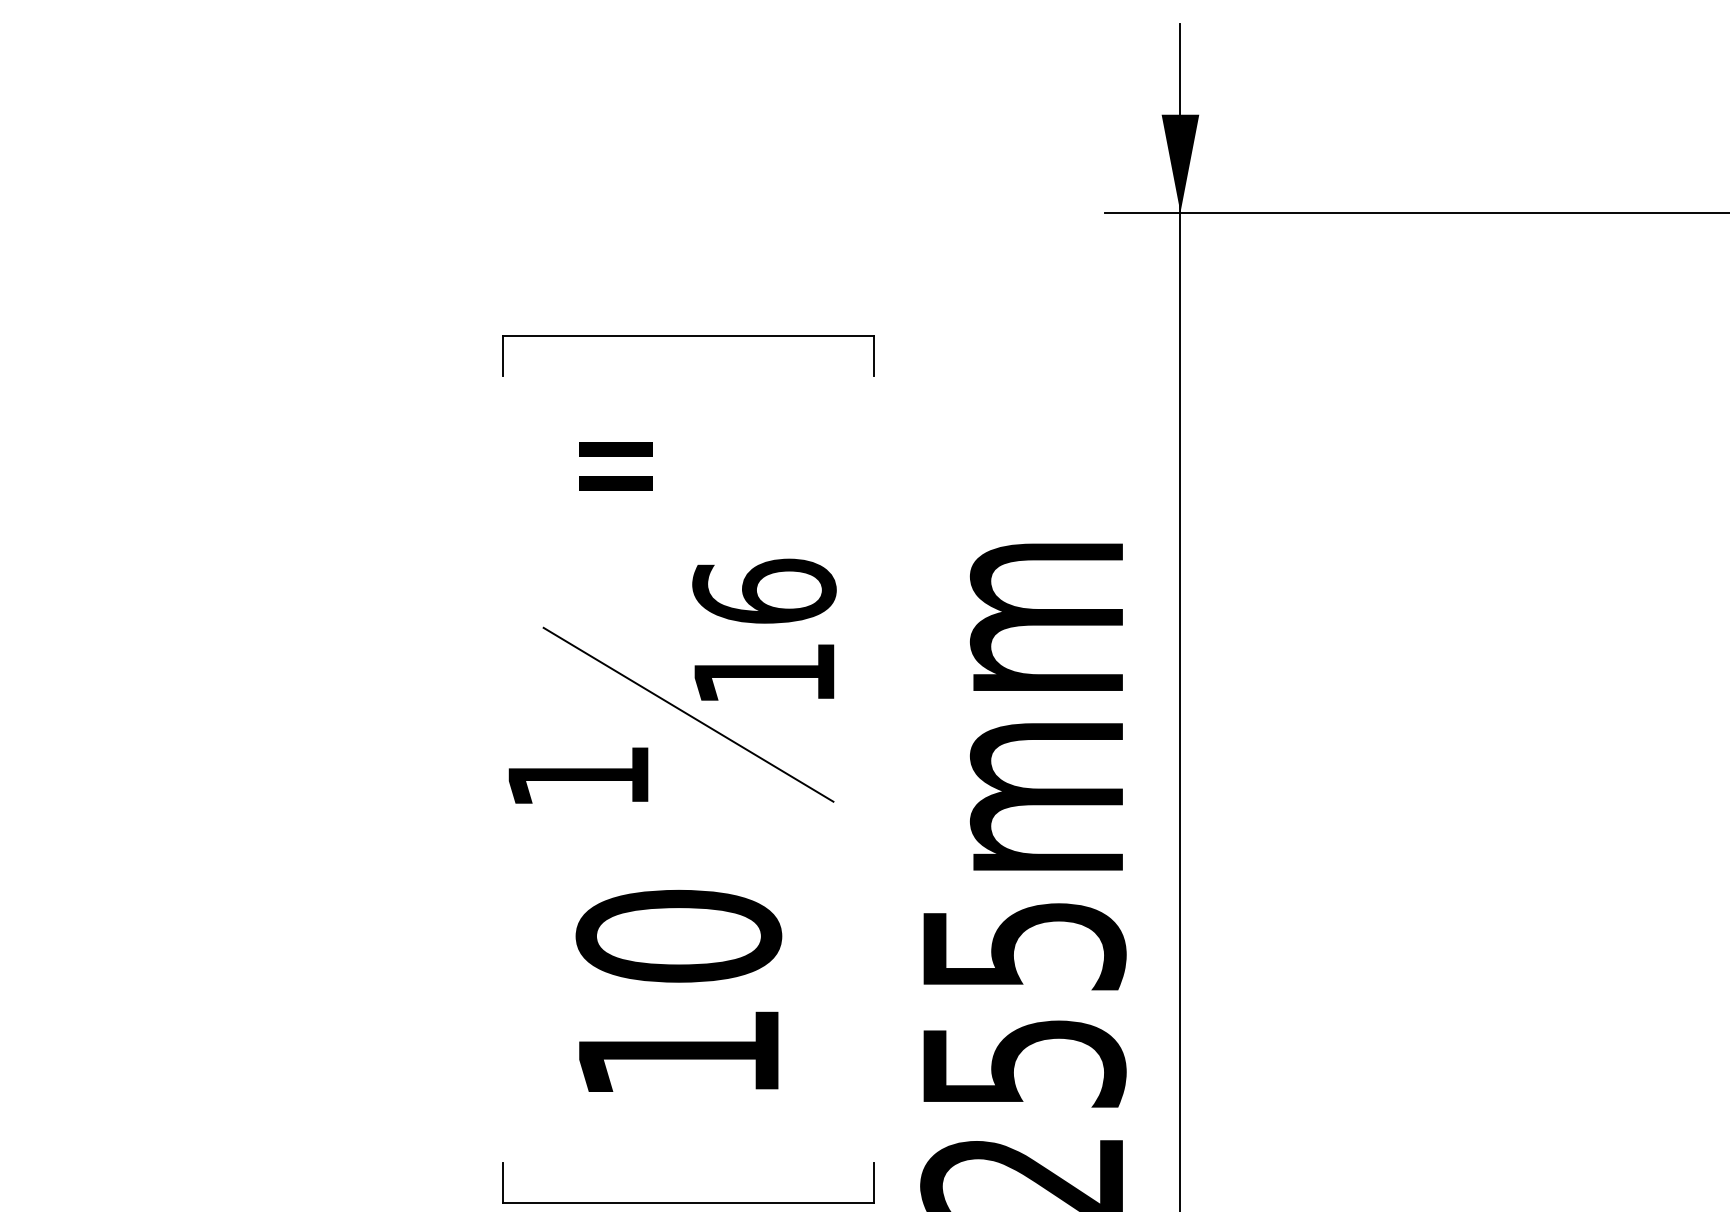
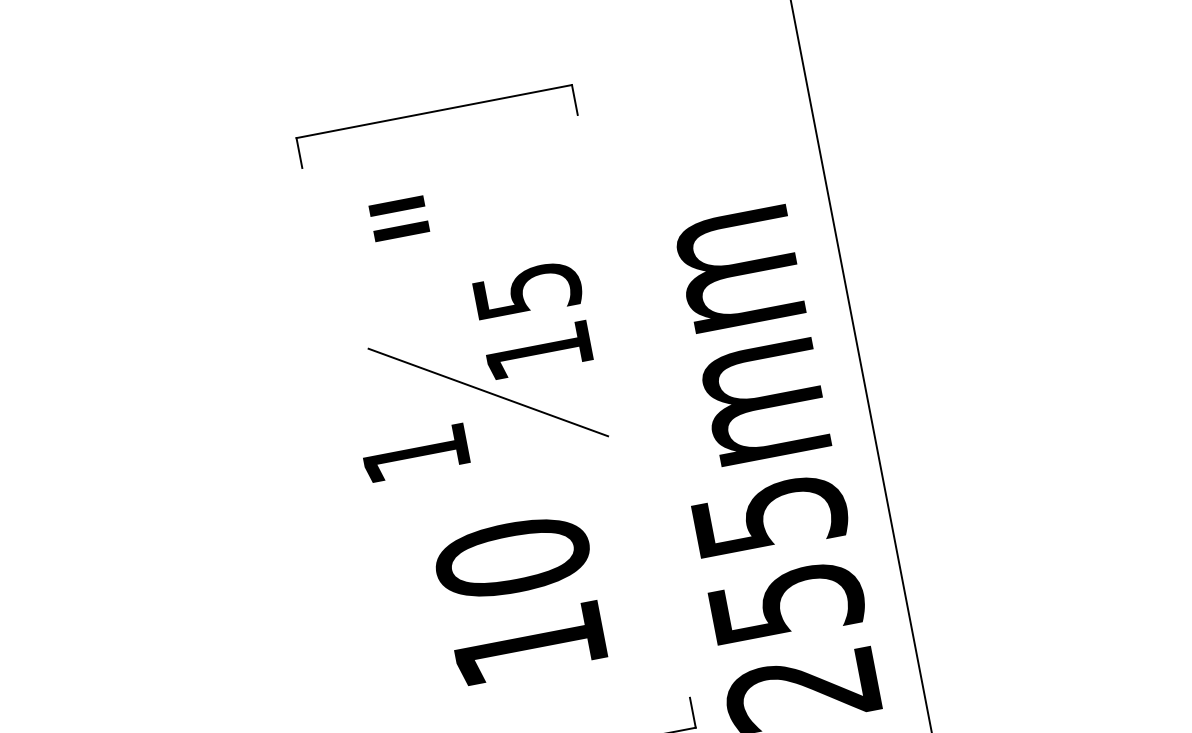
text: (764, 590) -> (526, 289), 16 -> 15

